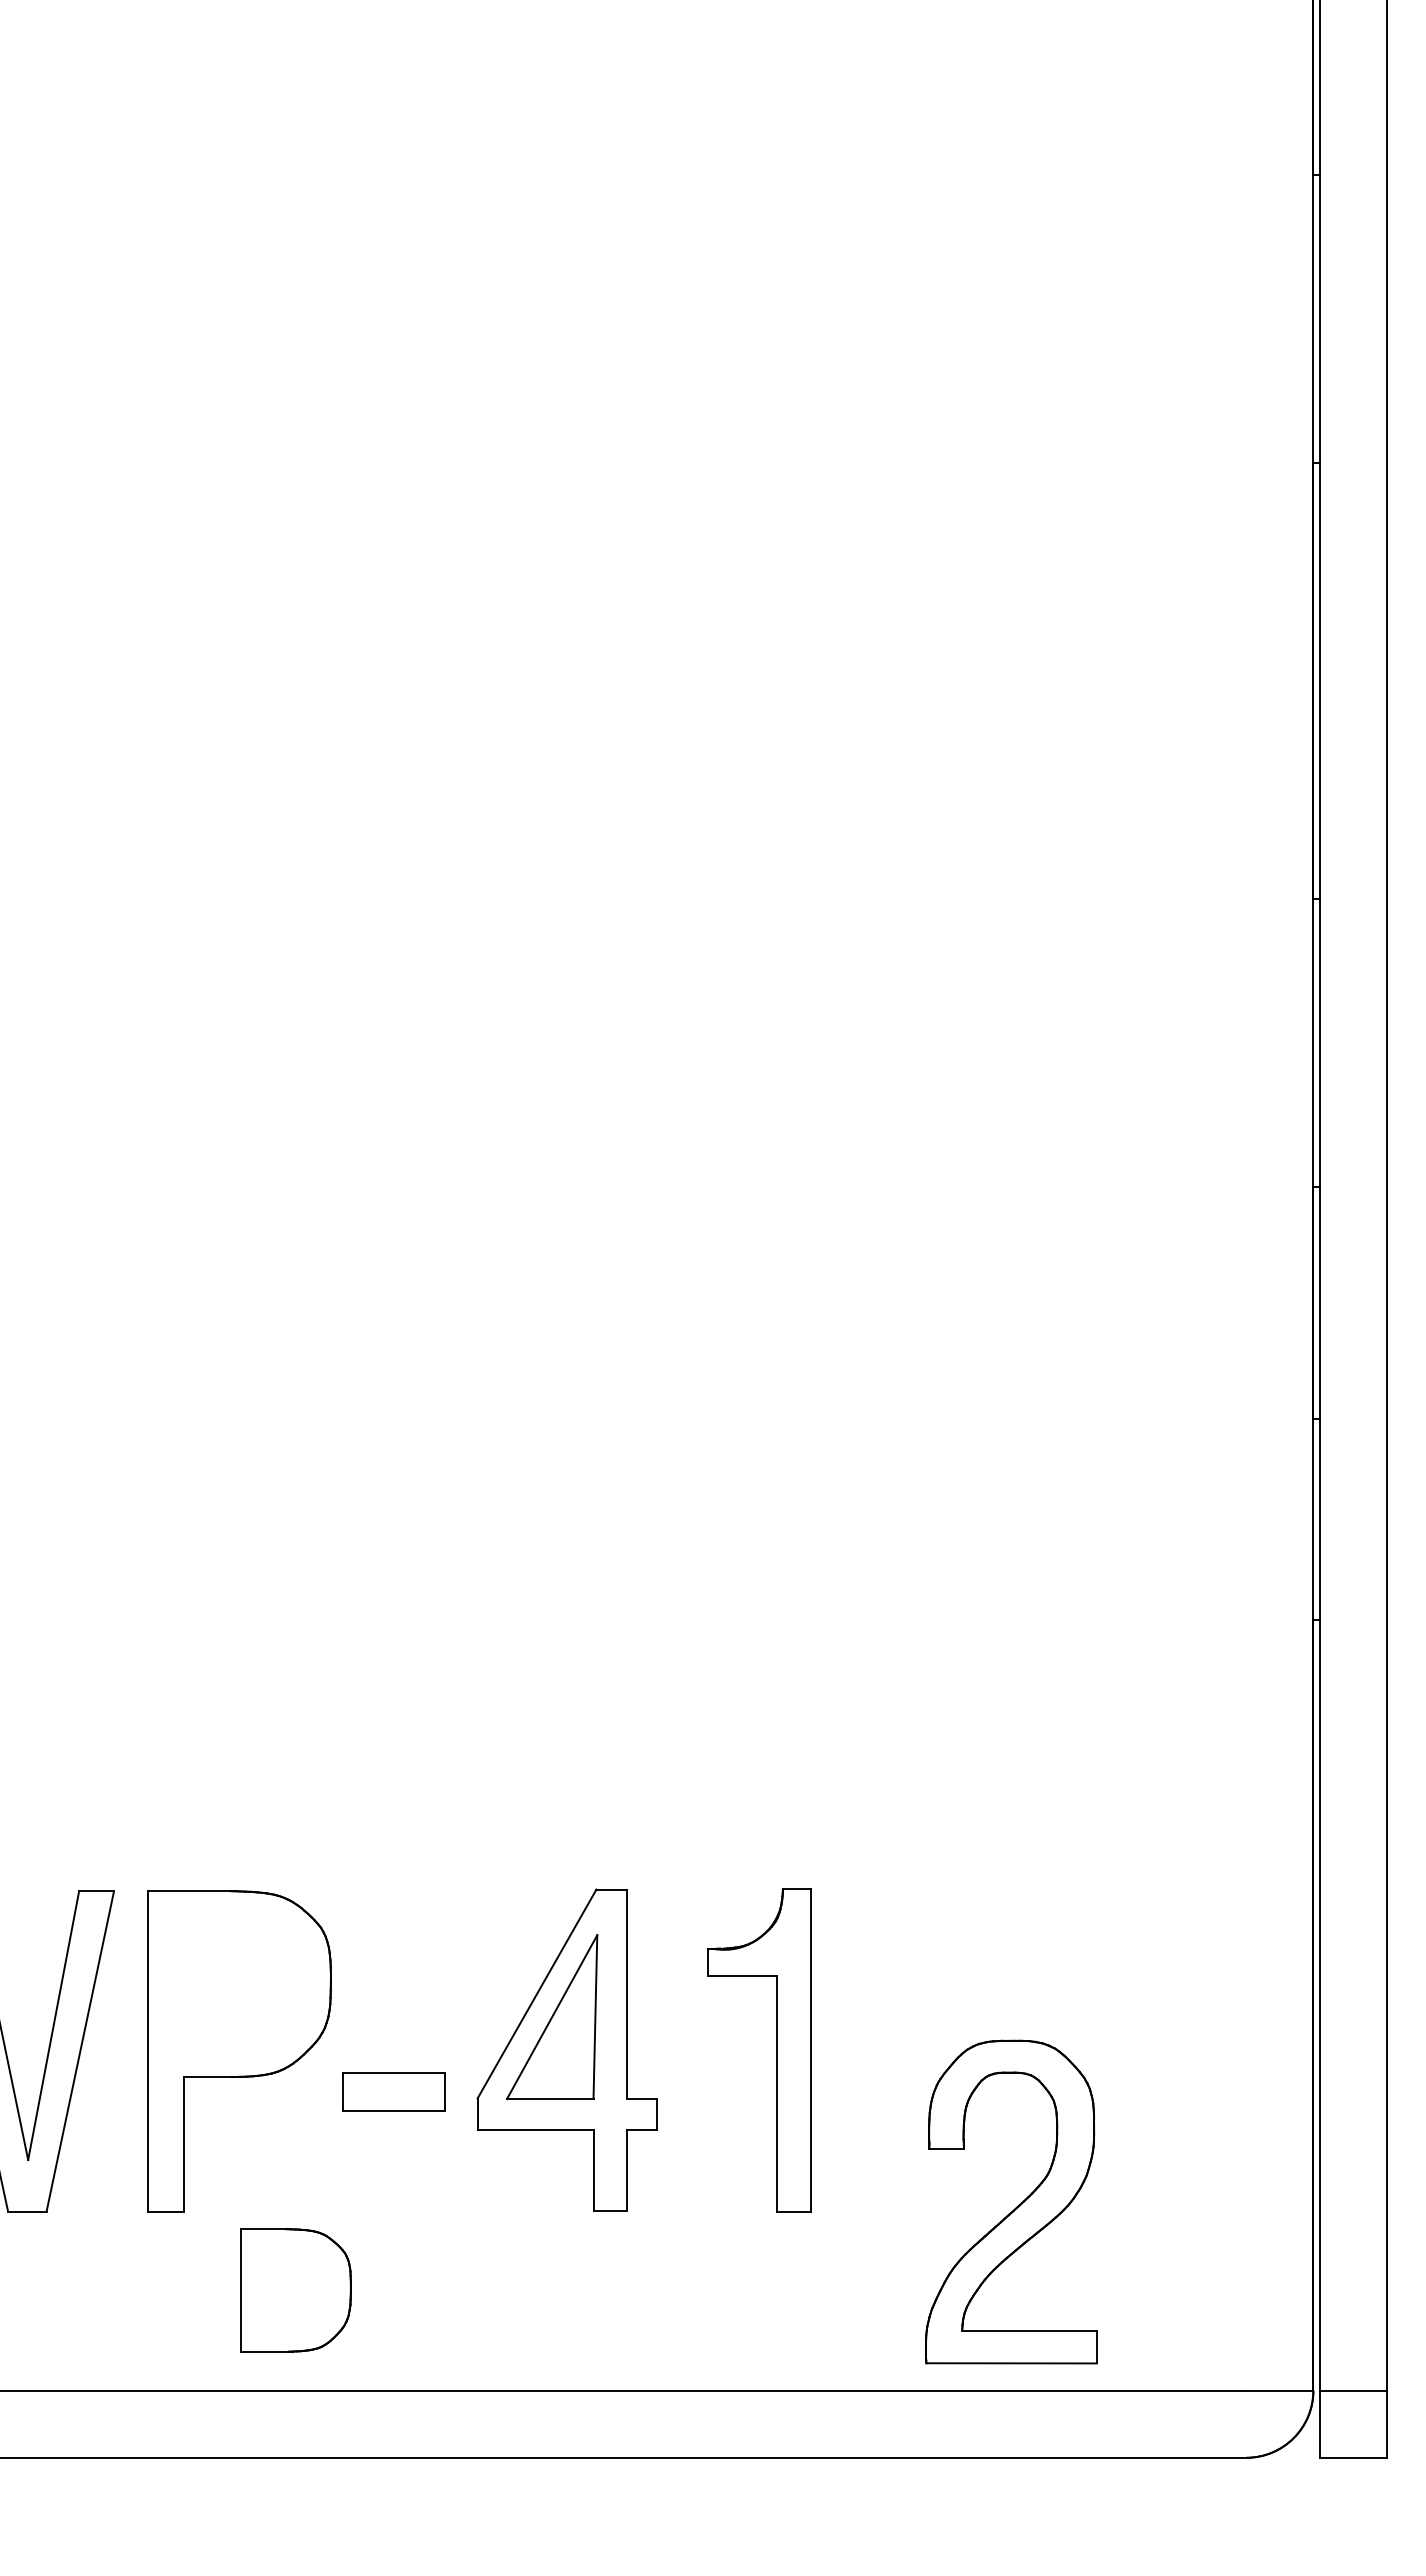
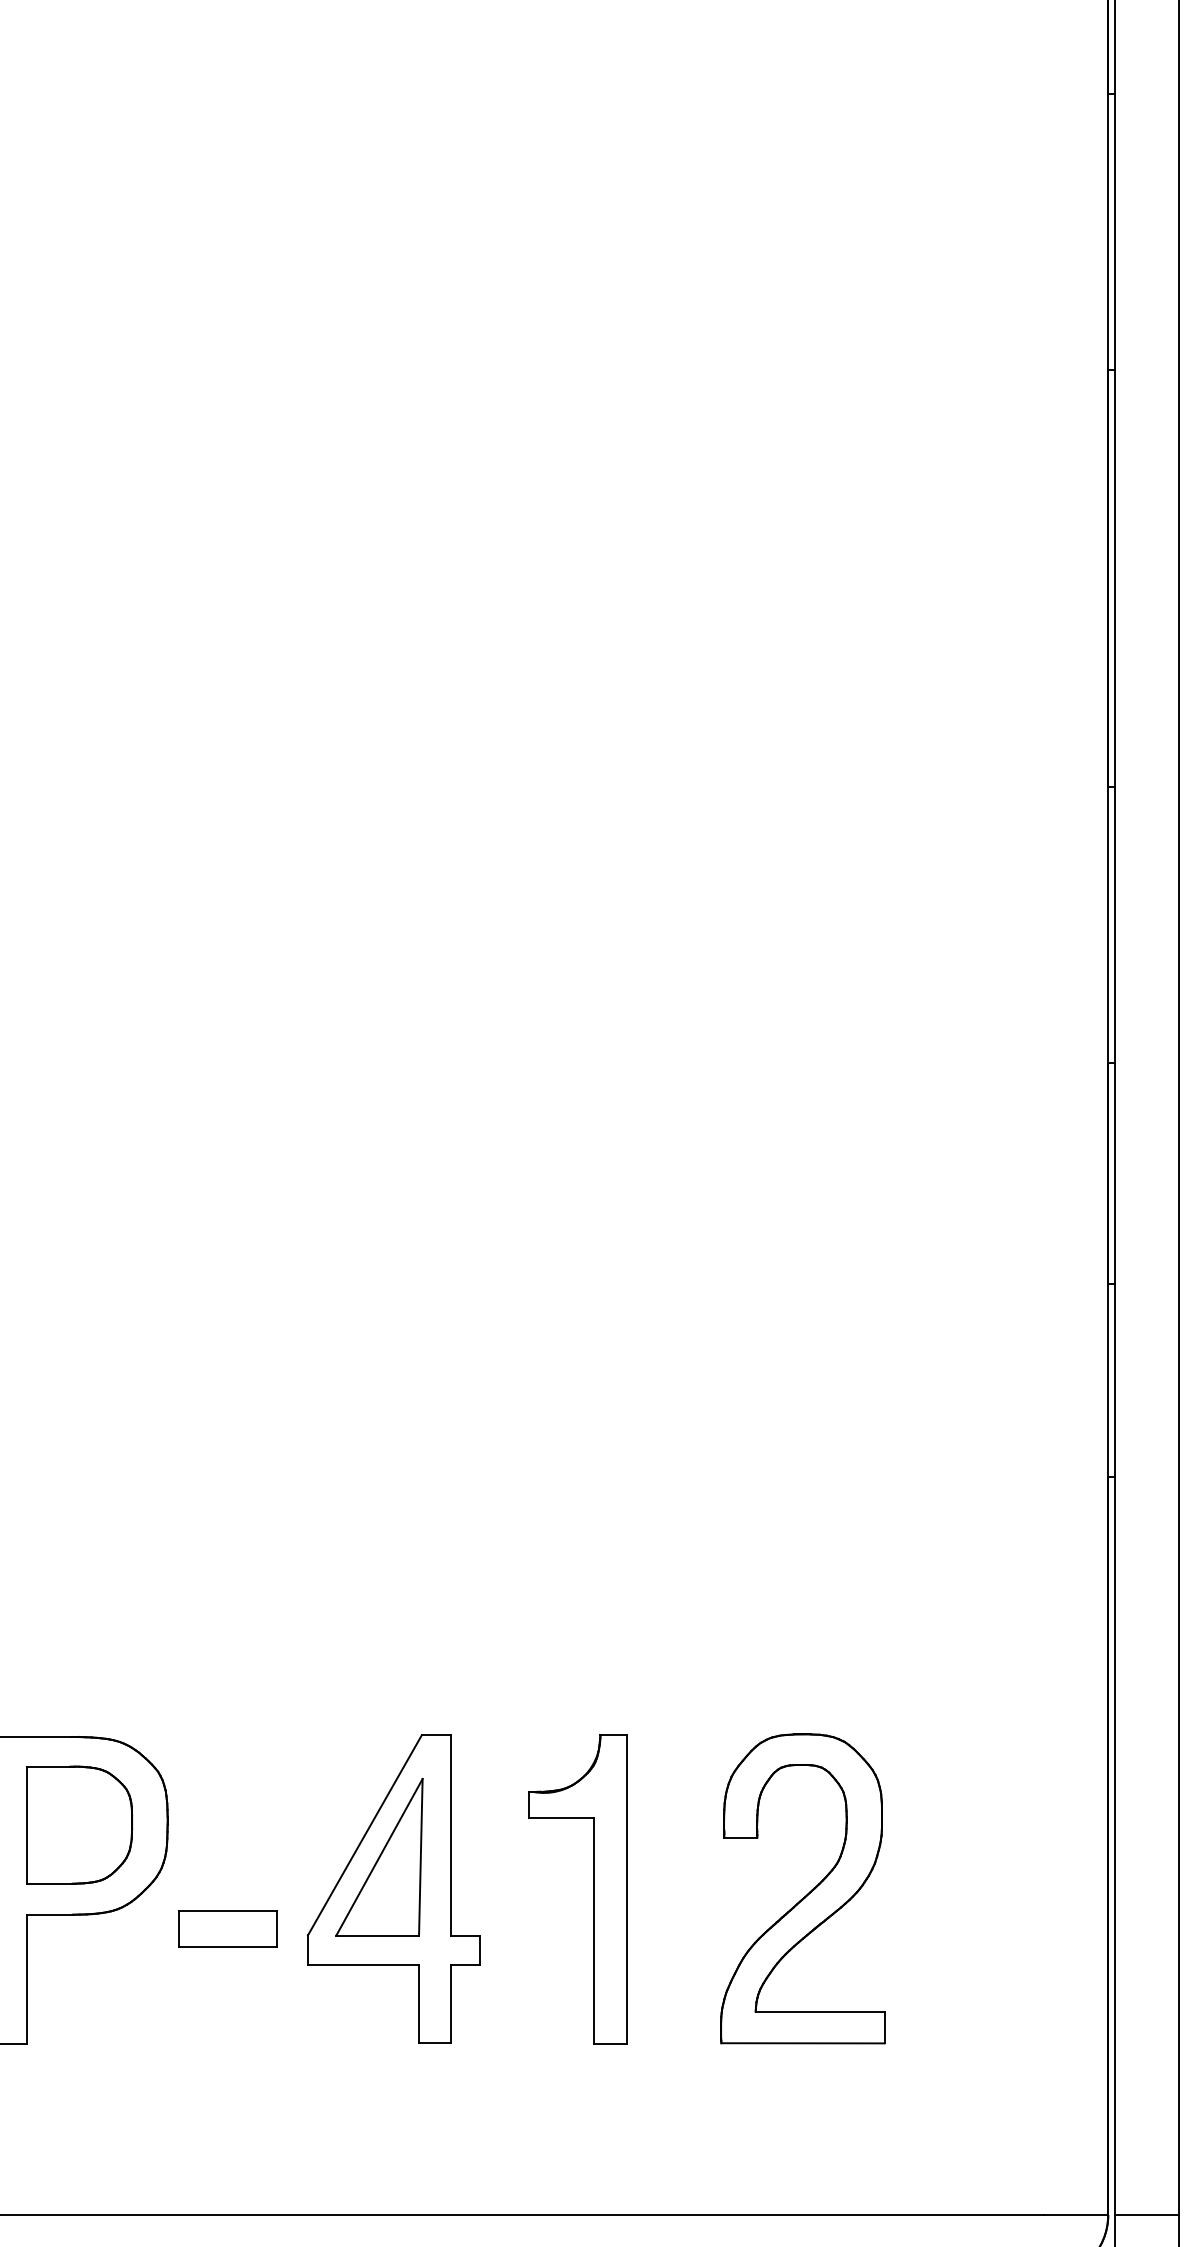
part: (1016, 2206) -> (807, 1893), moved
part: (295, 2290) -> (79, 1825), moved

